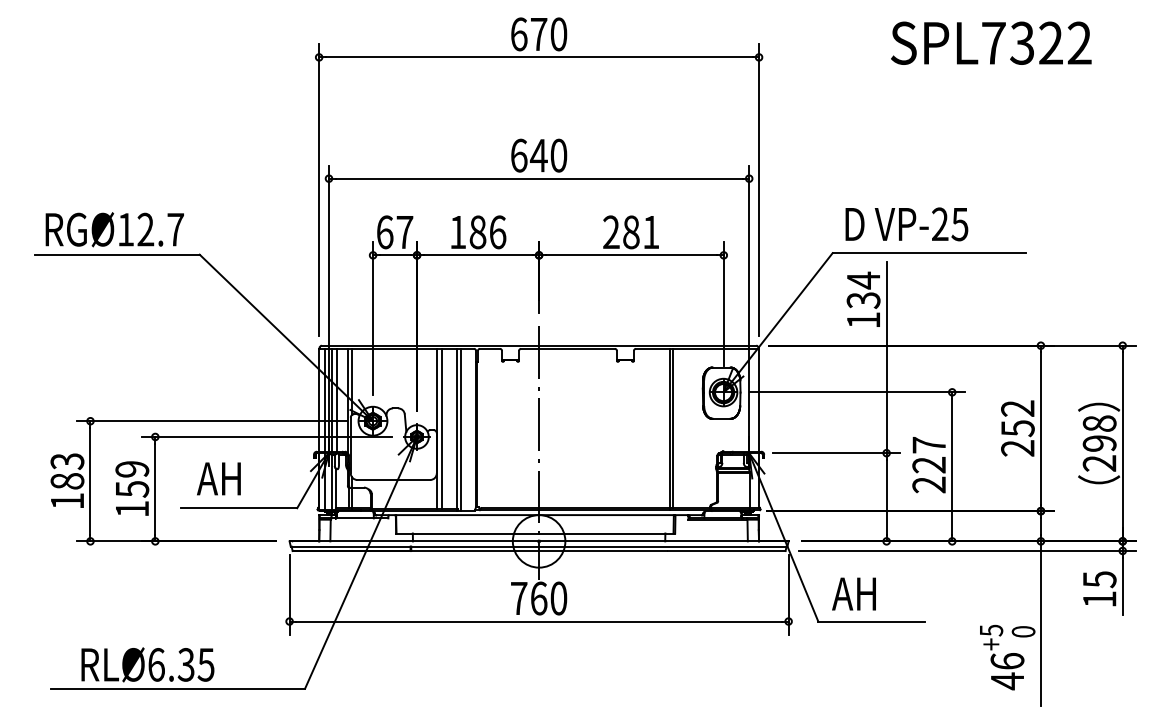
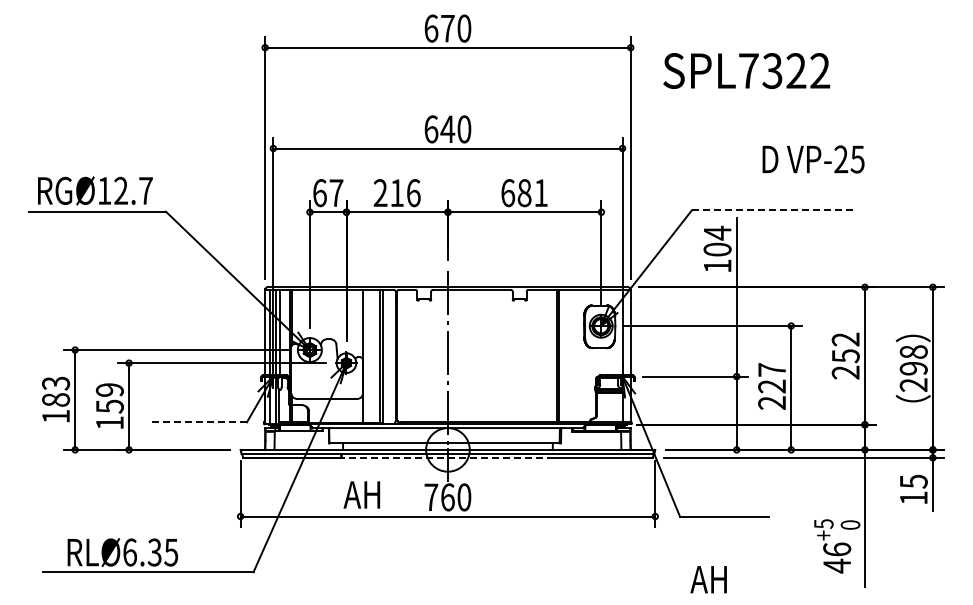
text: (991, 42) -> (746, 70), moved
text: (906, 224) -> (813, 159), moved
text: (467, 232) -> (388, 193), 186 -> 216
text: (611, 232) -> (508, 193), 281 -> 681
line: (929, 253) -> (772, 210), solid -> dashed
text: (863, 300) -> (717, 249), 134 -> 104
line: (442, 427) -> (367, 355), removed
text: (218, 478) -> (361, 494), moved
line: (238, 508) -> (198, 422), solid -> dashed
line: (538, 551) -> (447, 458), solid -> dashed
text: (853, 593) -> (708, 579), moved

